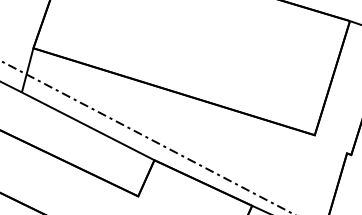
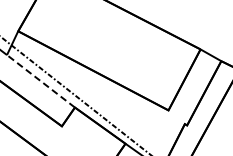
line: (87, 126) -> (40, 81), solid -> dashed

